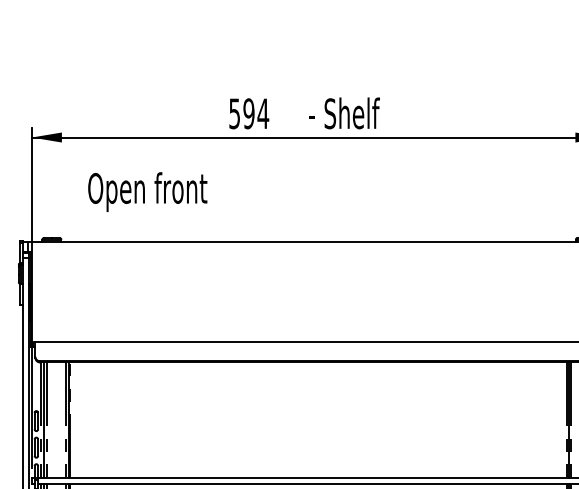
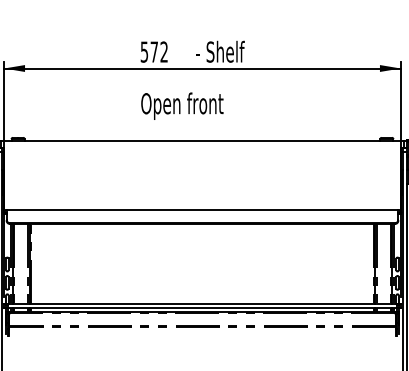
text: (256, 112) -> (159, 51), 594 -> 572
text: (147, 191) -> (182, 105), moved

